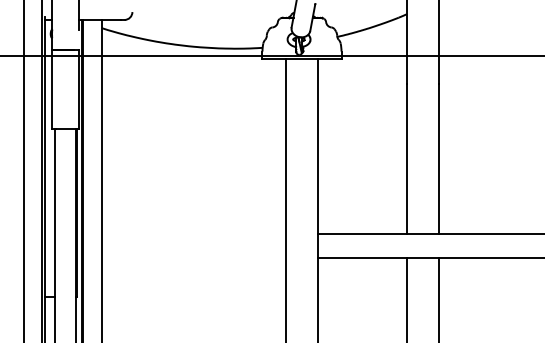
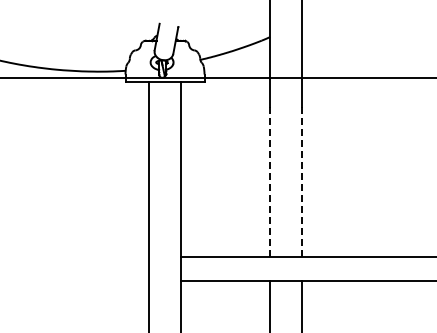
line: (407, 159) -> (270, 182), solid -> dashed
line: (438, 159) -> (301, 182), solid -> dashed

